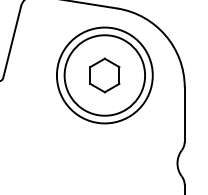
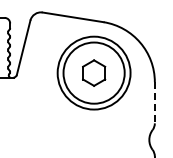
line: (184, 114) -> (154, 102), solid -> dashed

